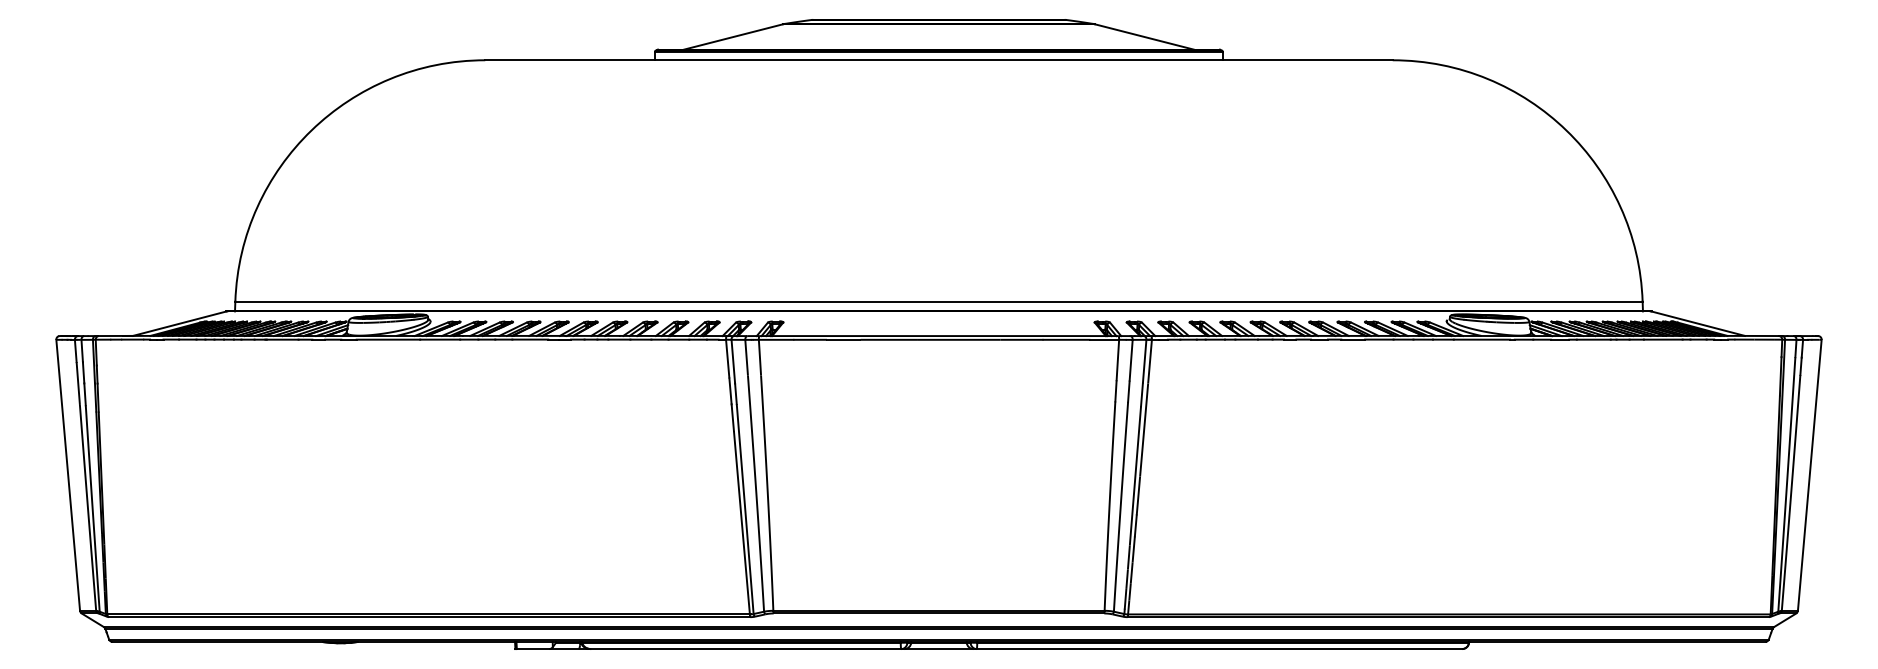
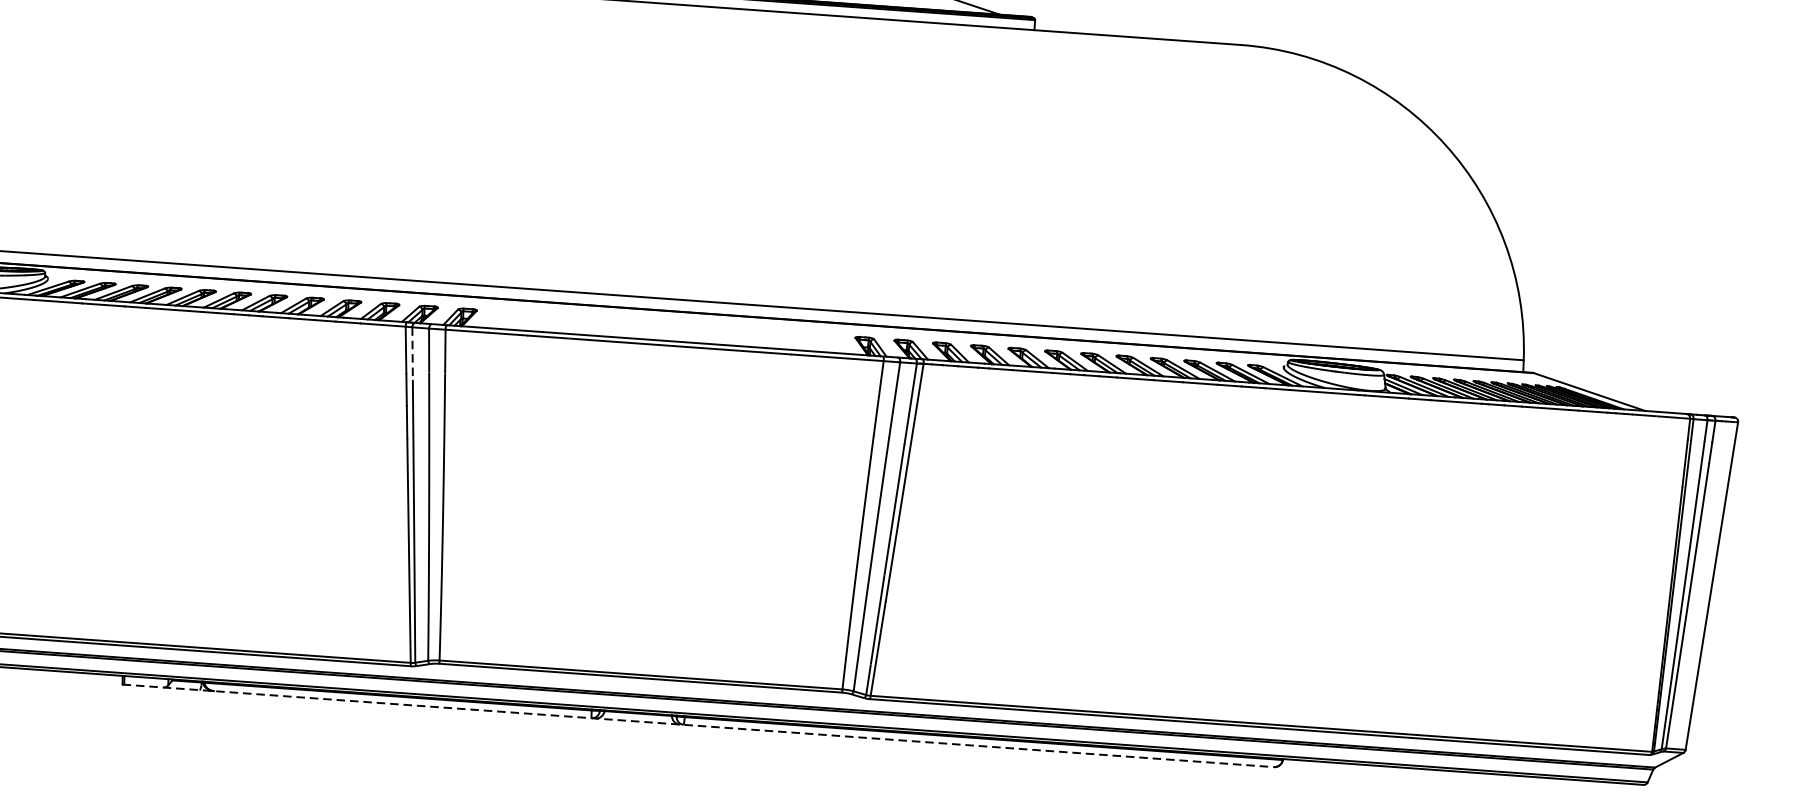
line: (733, 361) -> (412, 353), solid -> dashed
line: (989, 649) -> (699, 726), solid -> dashed

